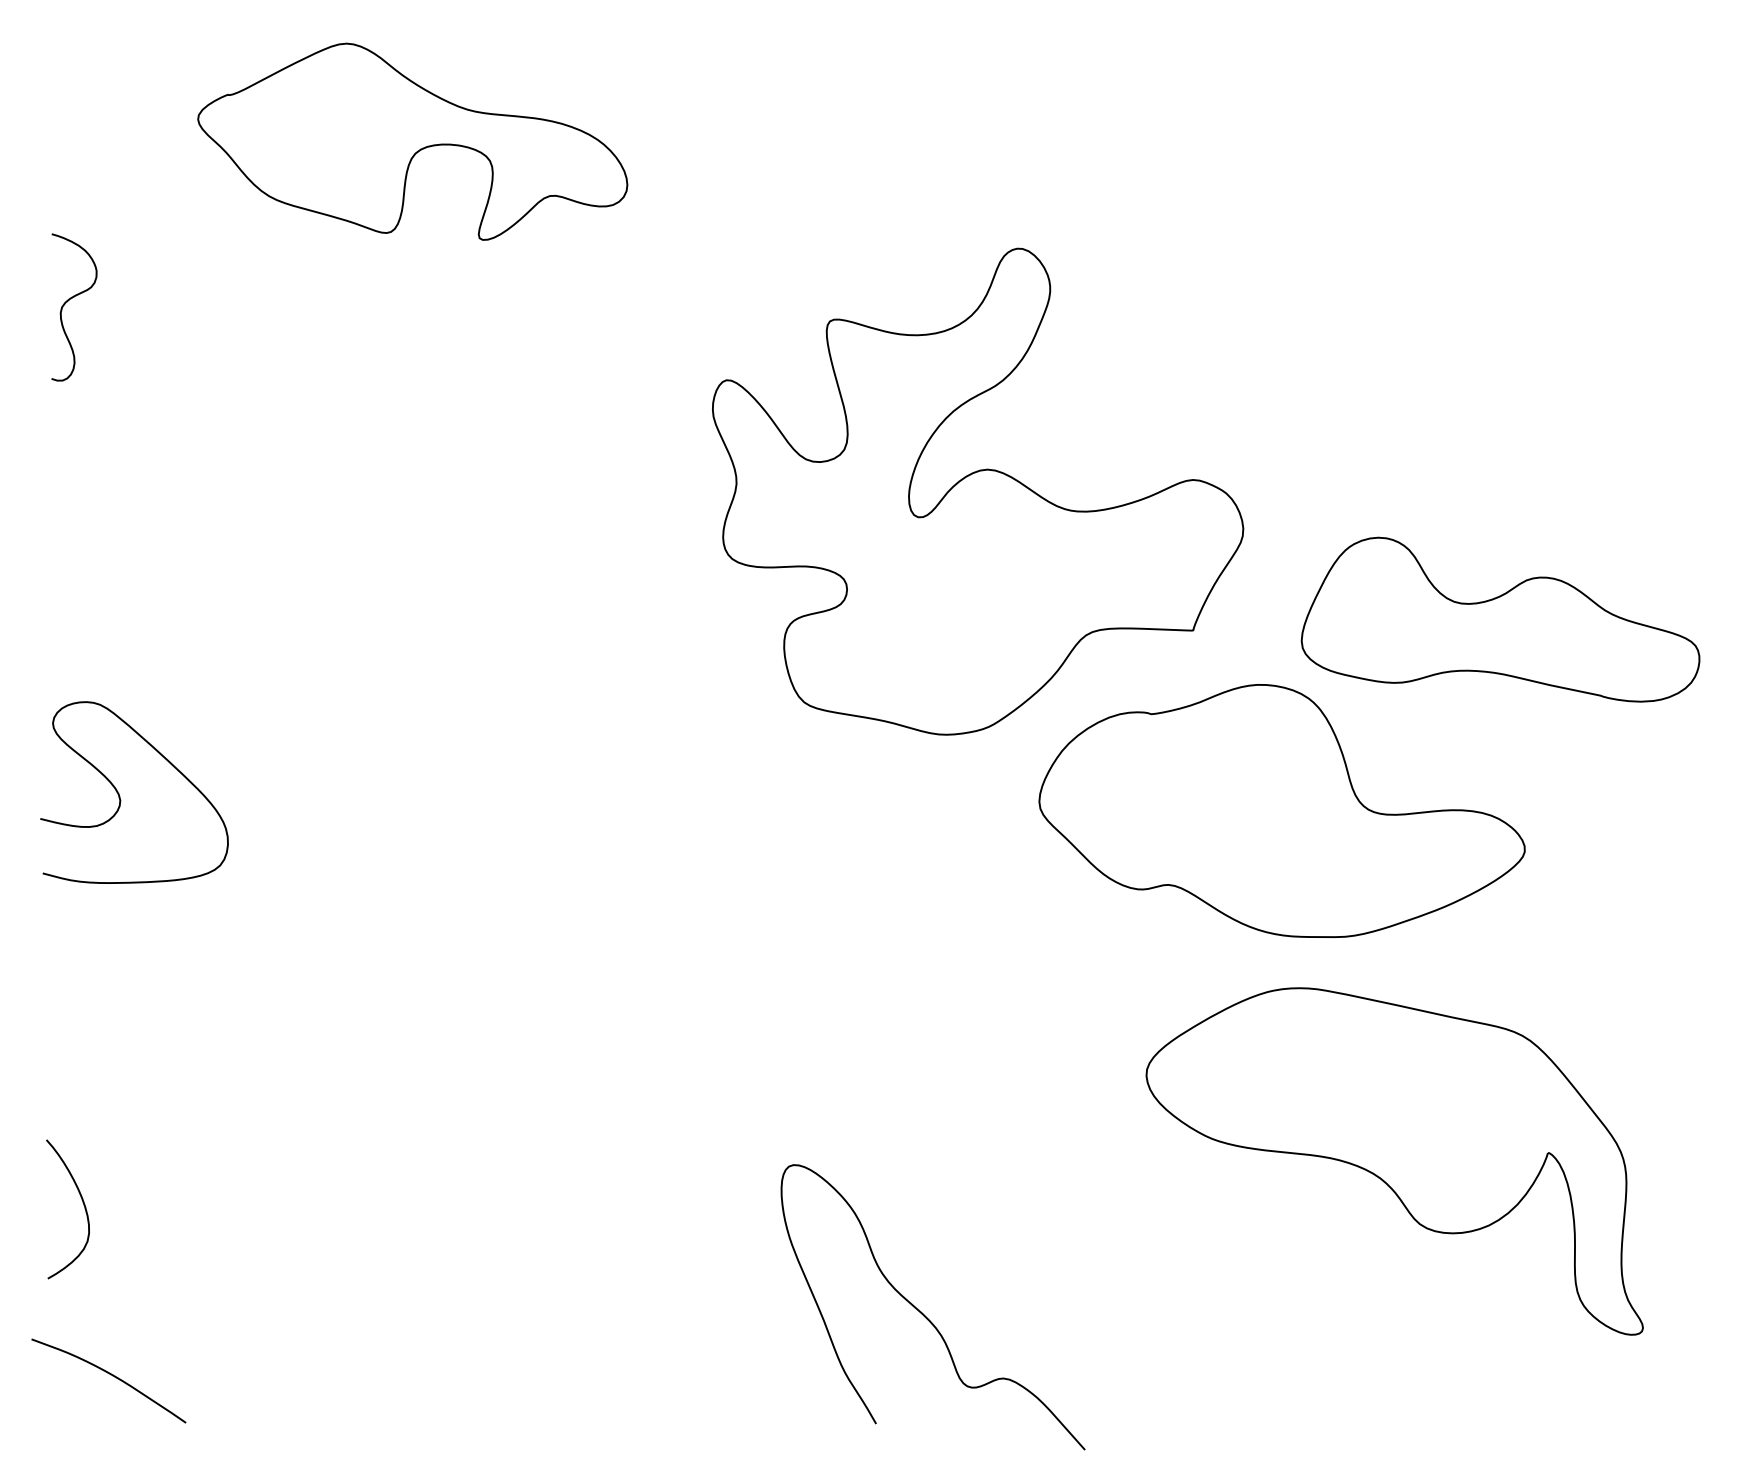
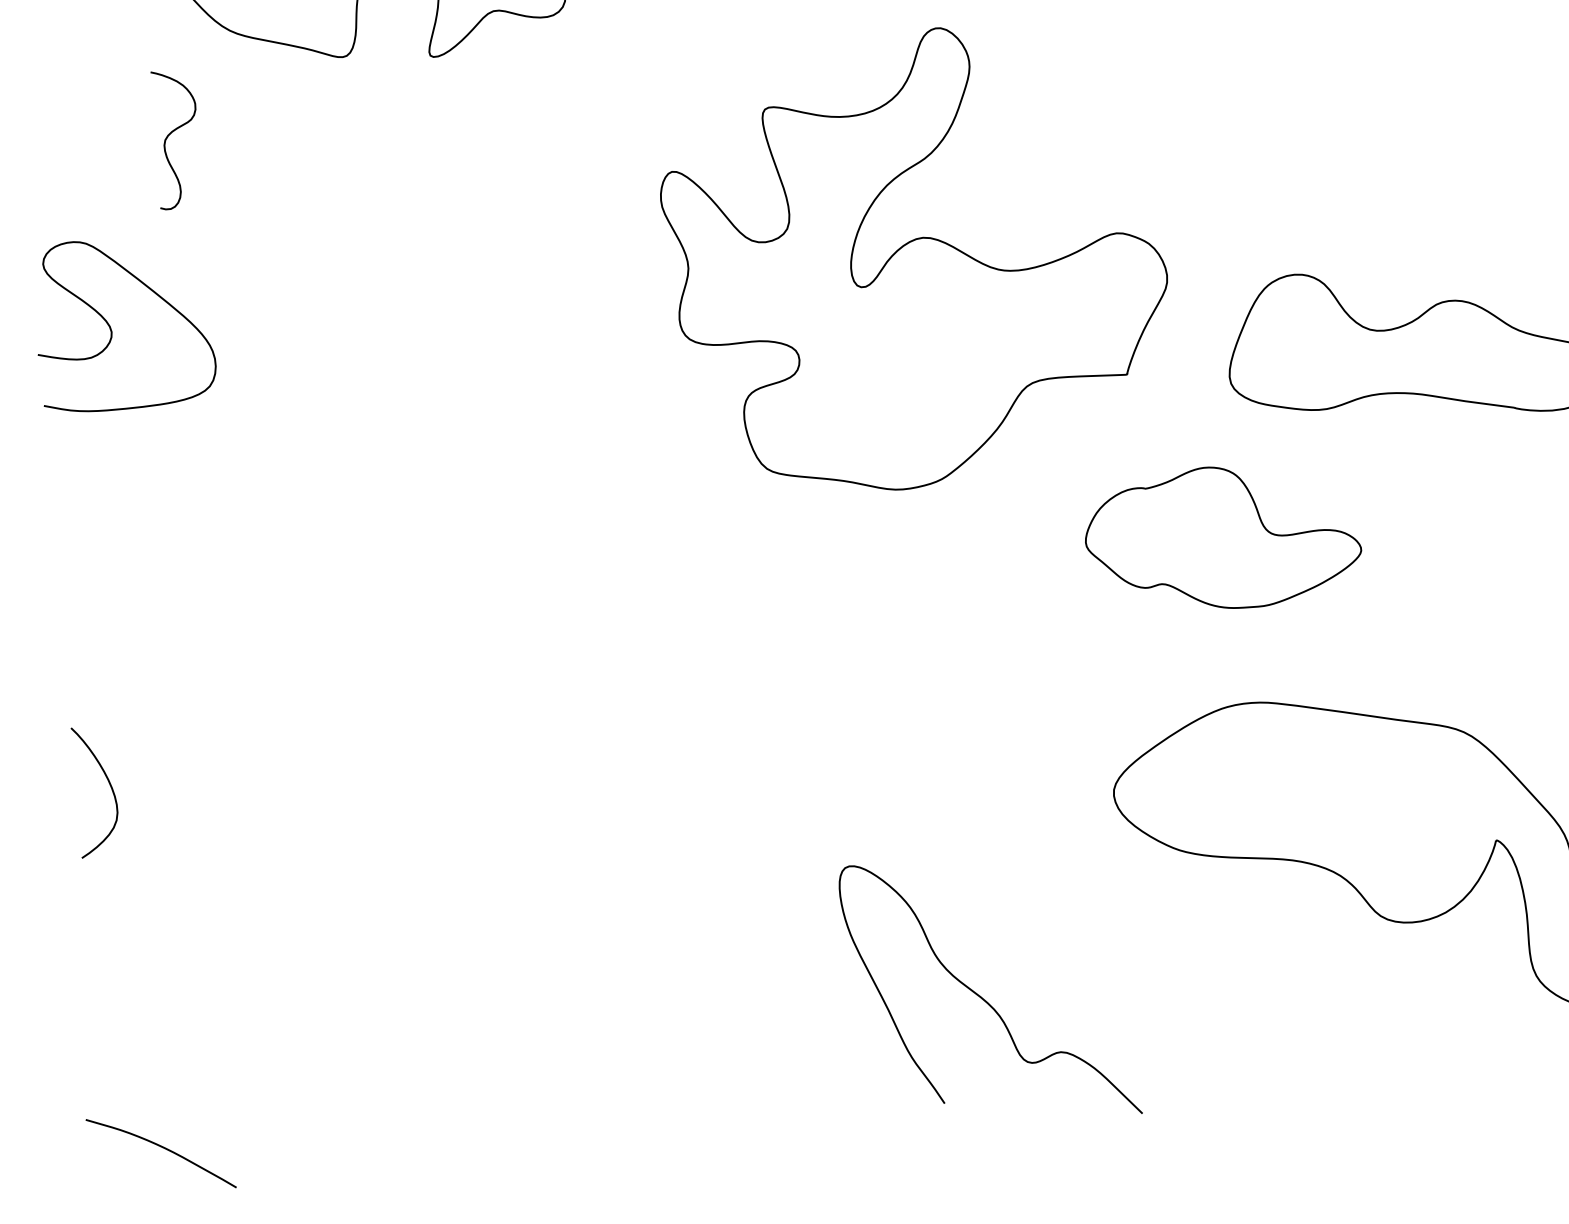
curve: (68, 301) -> (170, 134), moved
curve: (120, 796) -> (111, 328), moved
part: (1281, 810) -> (1222, 537), size x0.6
curve: (83, 1205) -> (110, 787), moved
curve: (924, 1314) -> (982, 997), moved

